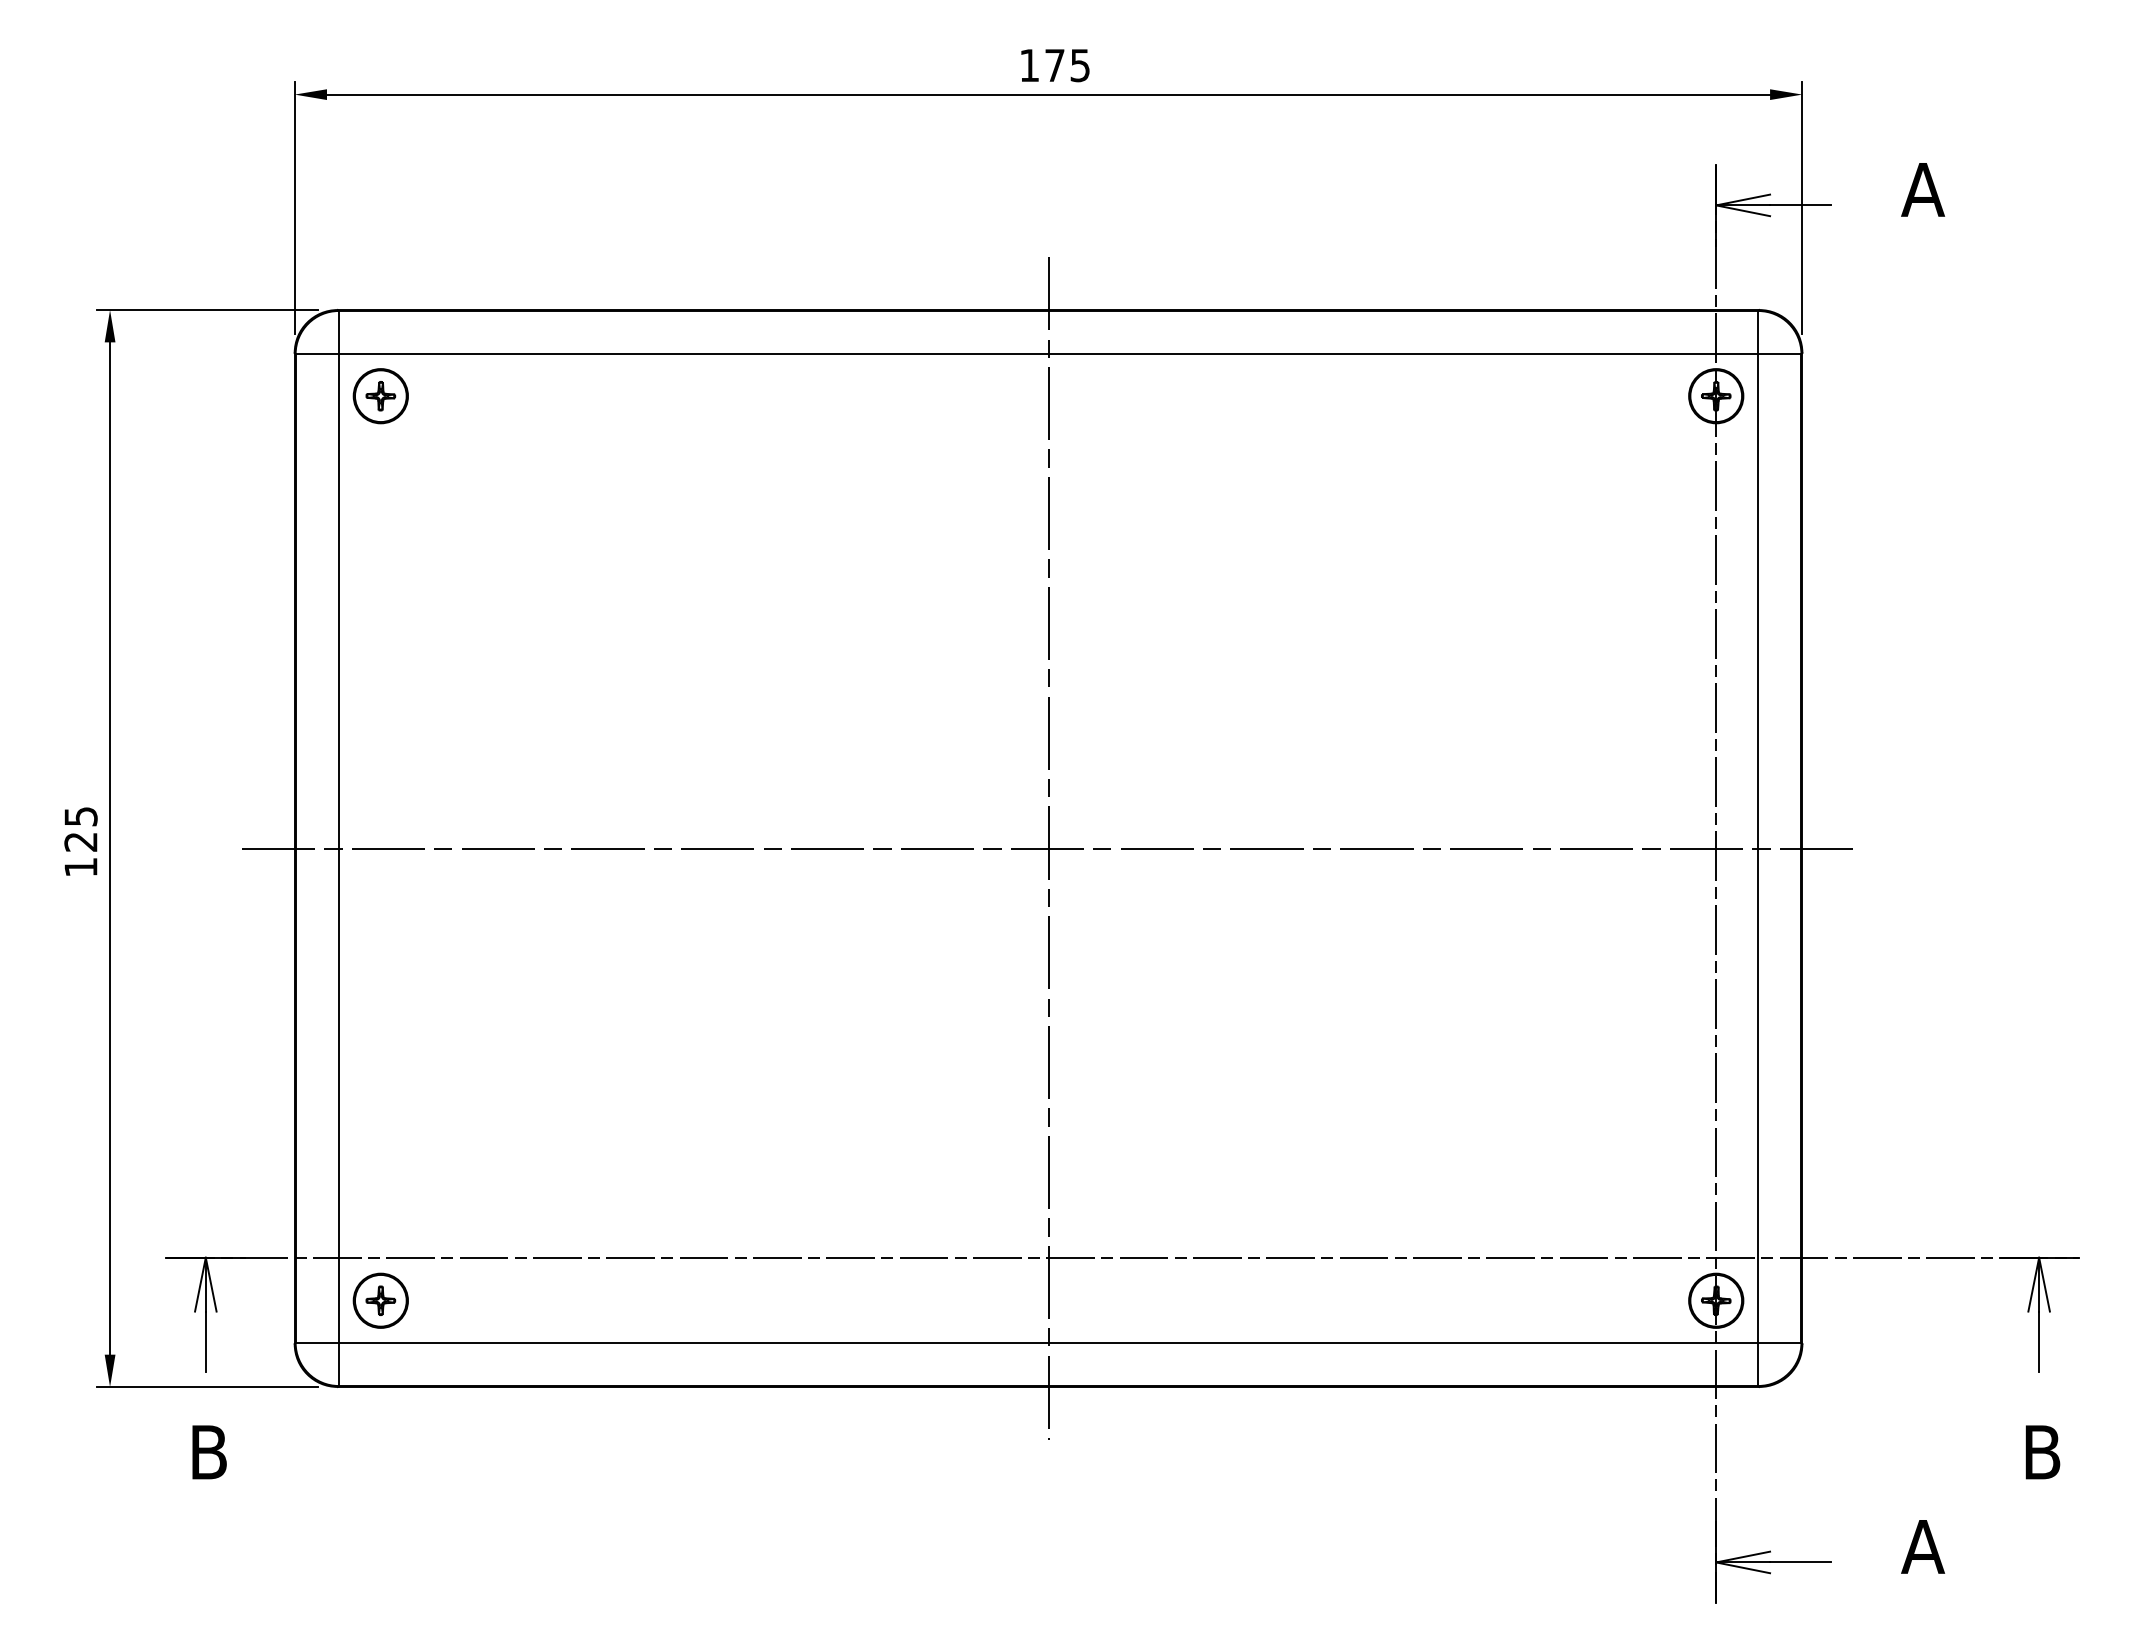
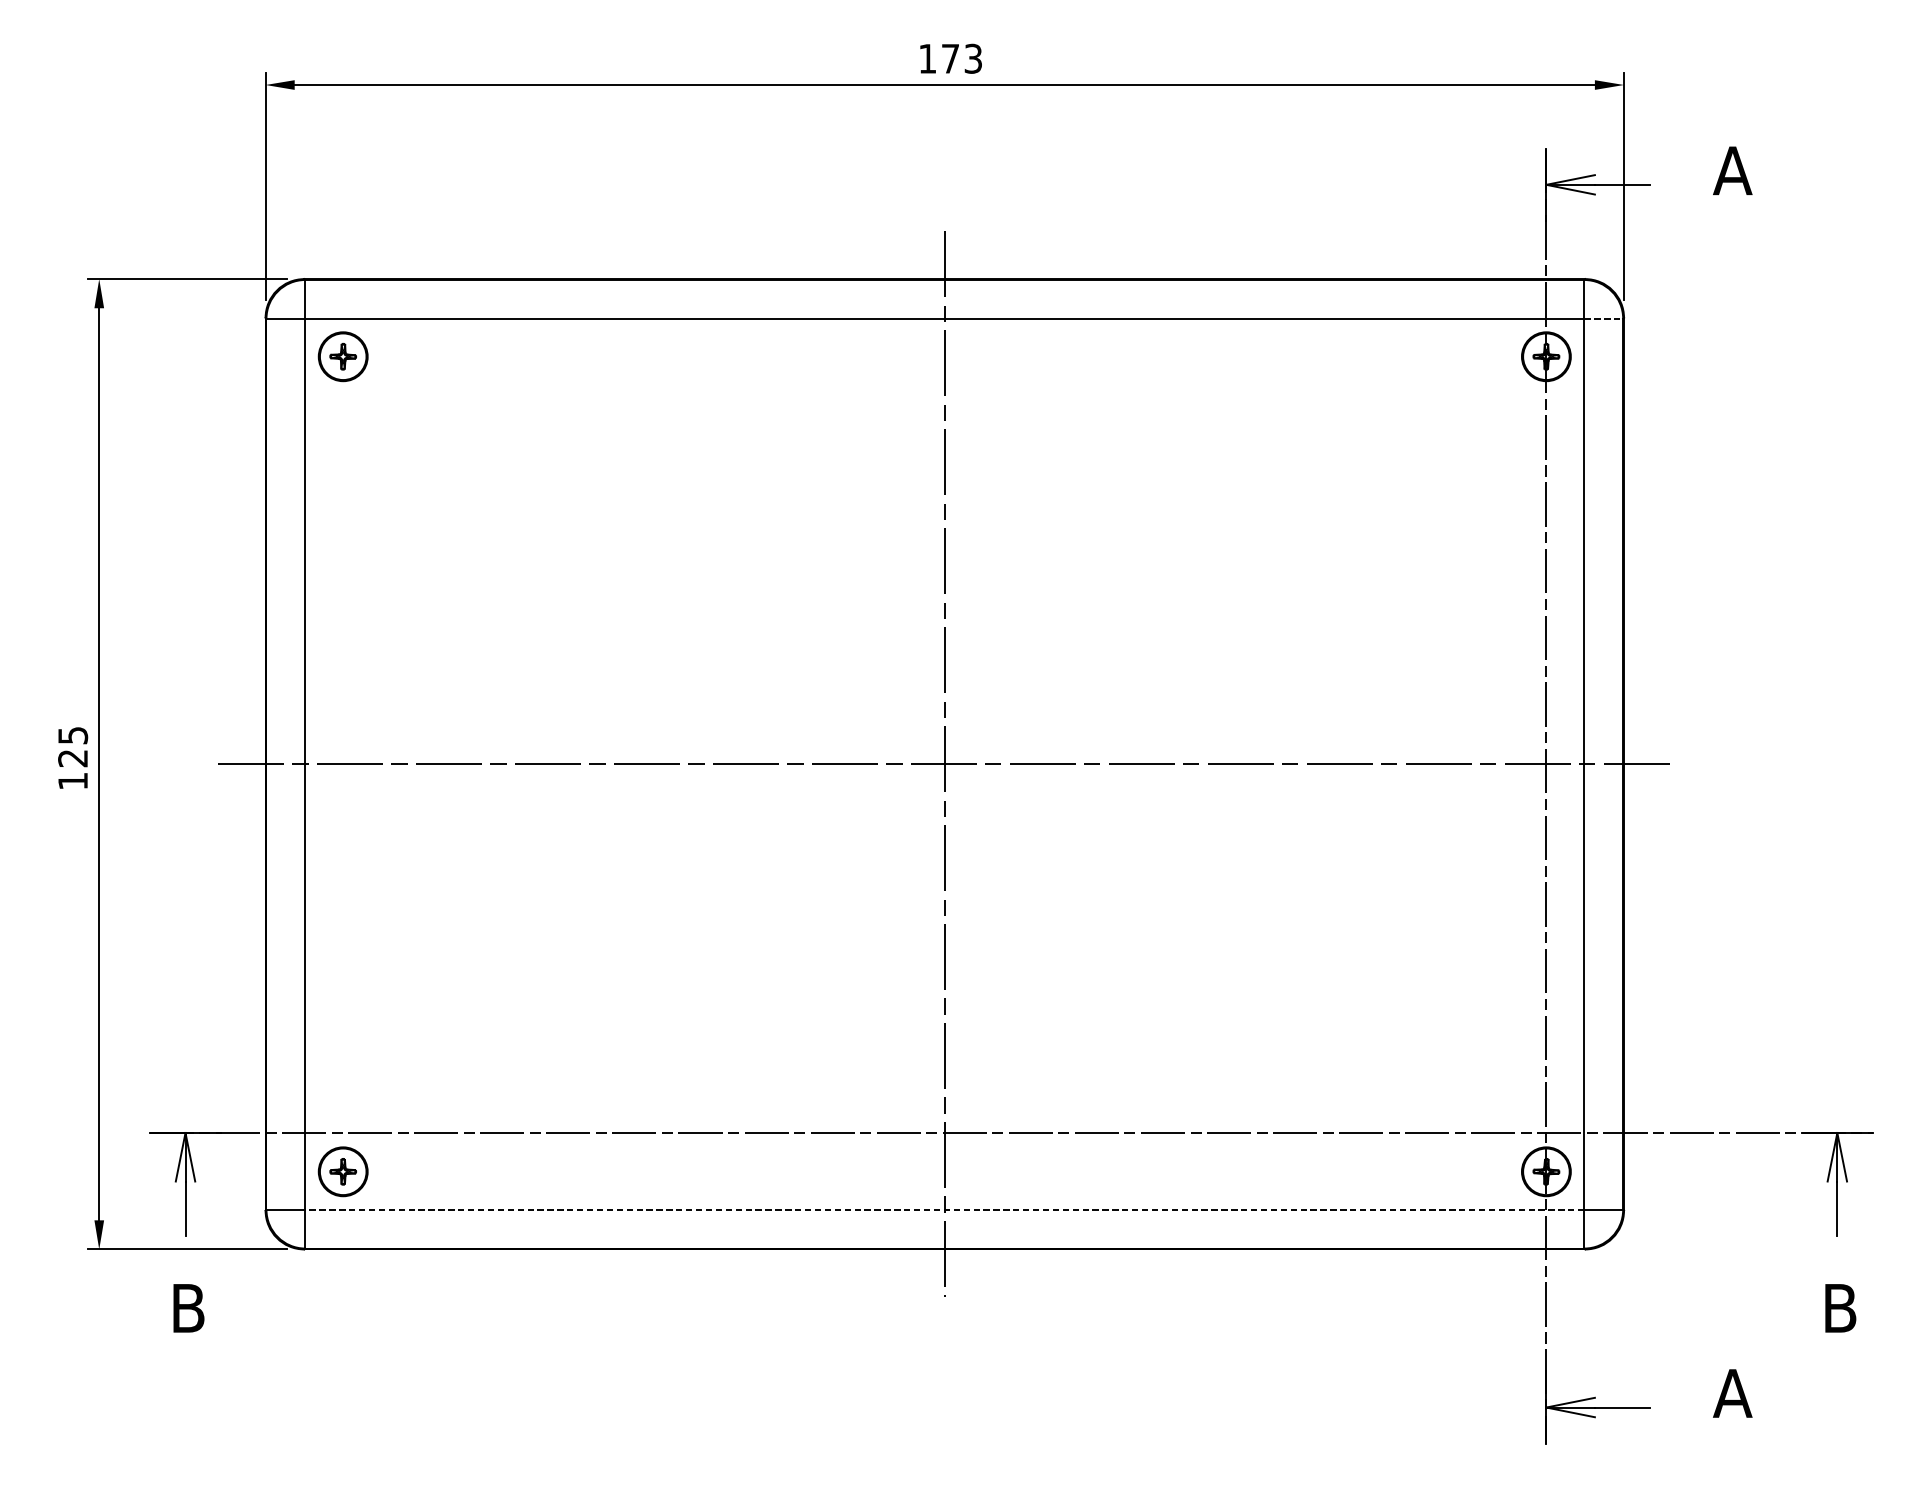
text: (1080, 64) -> (973, 57), 175 -> 173
line: (1779, 354) -> (1603, 319), solid -> dashed
line: (1048, 1342) -> (944, 1209), solid -> dashed

